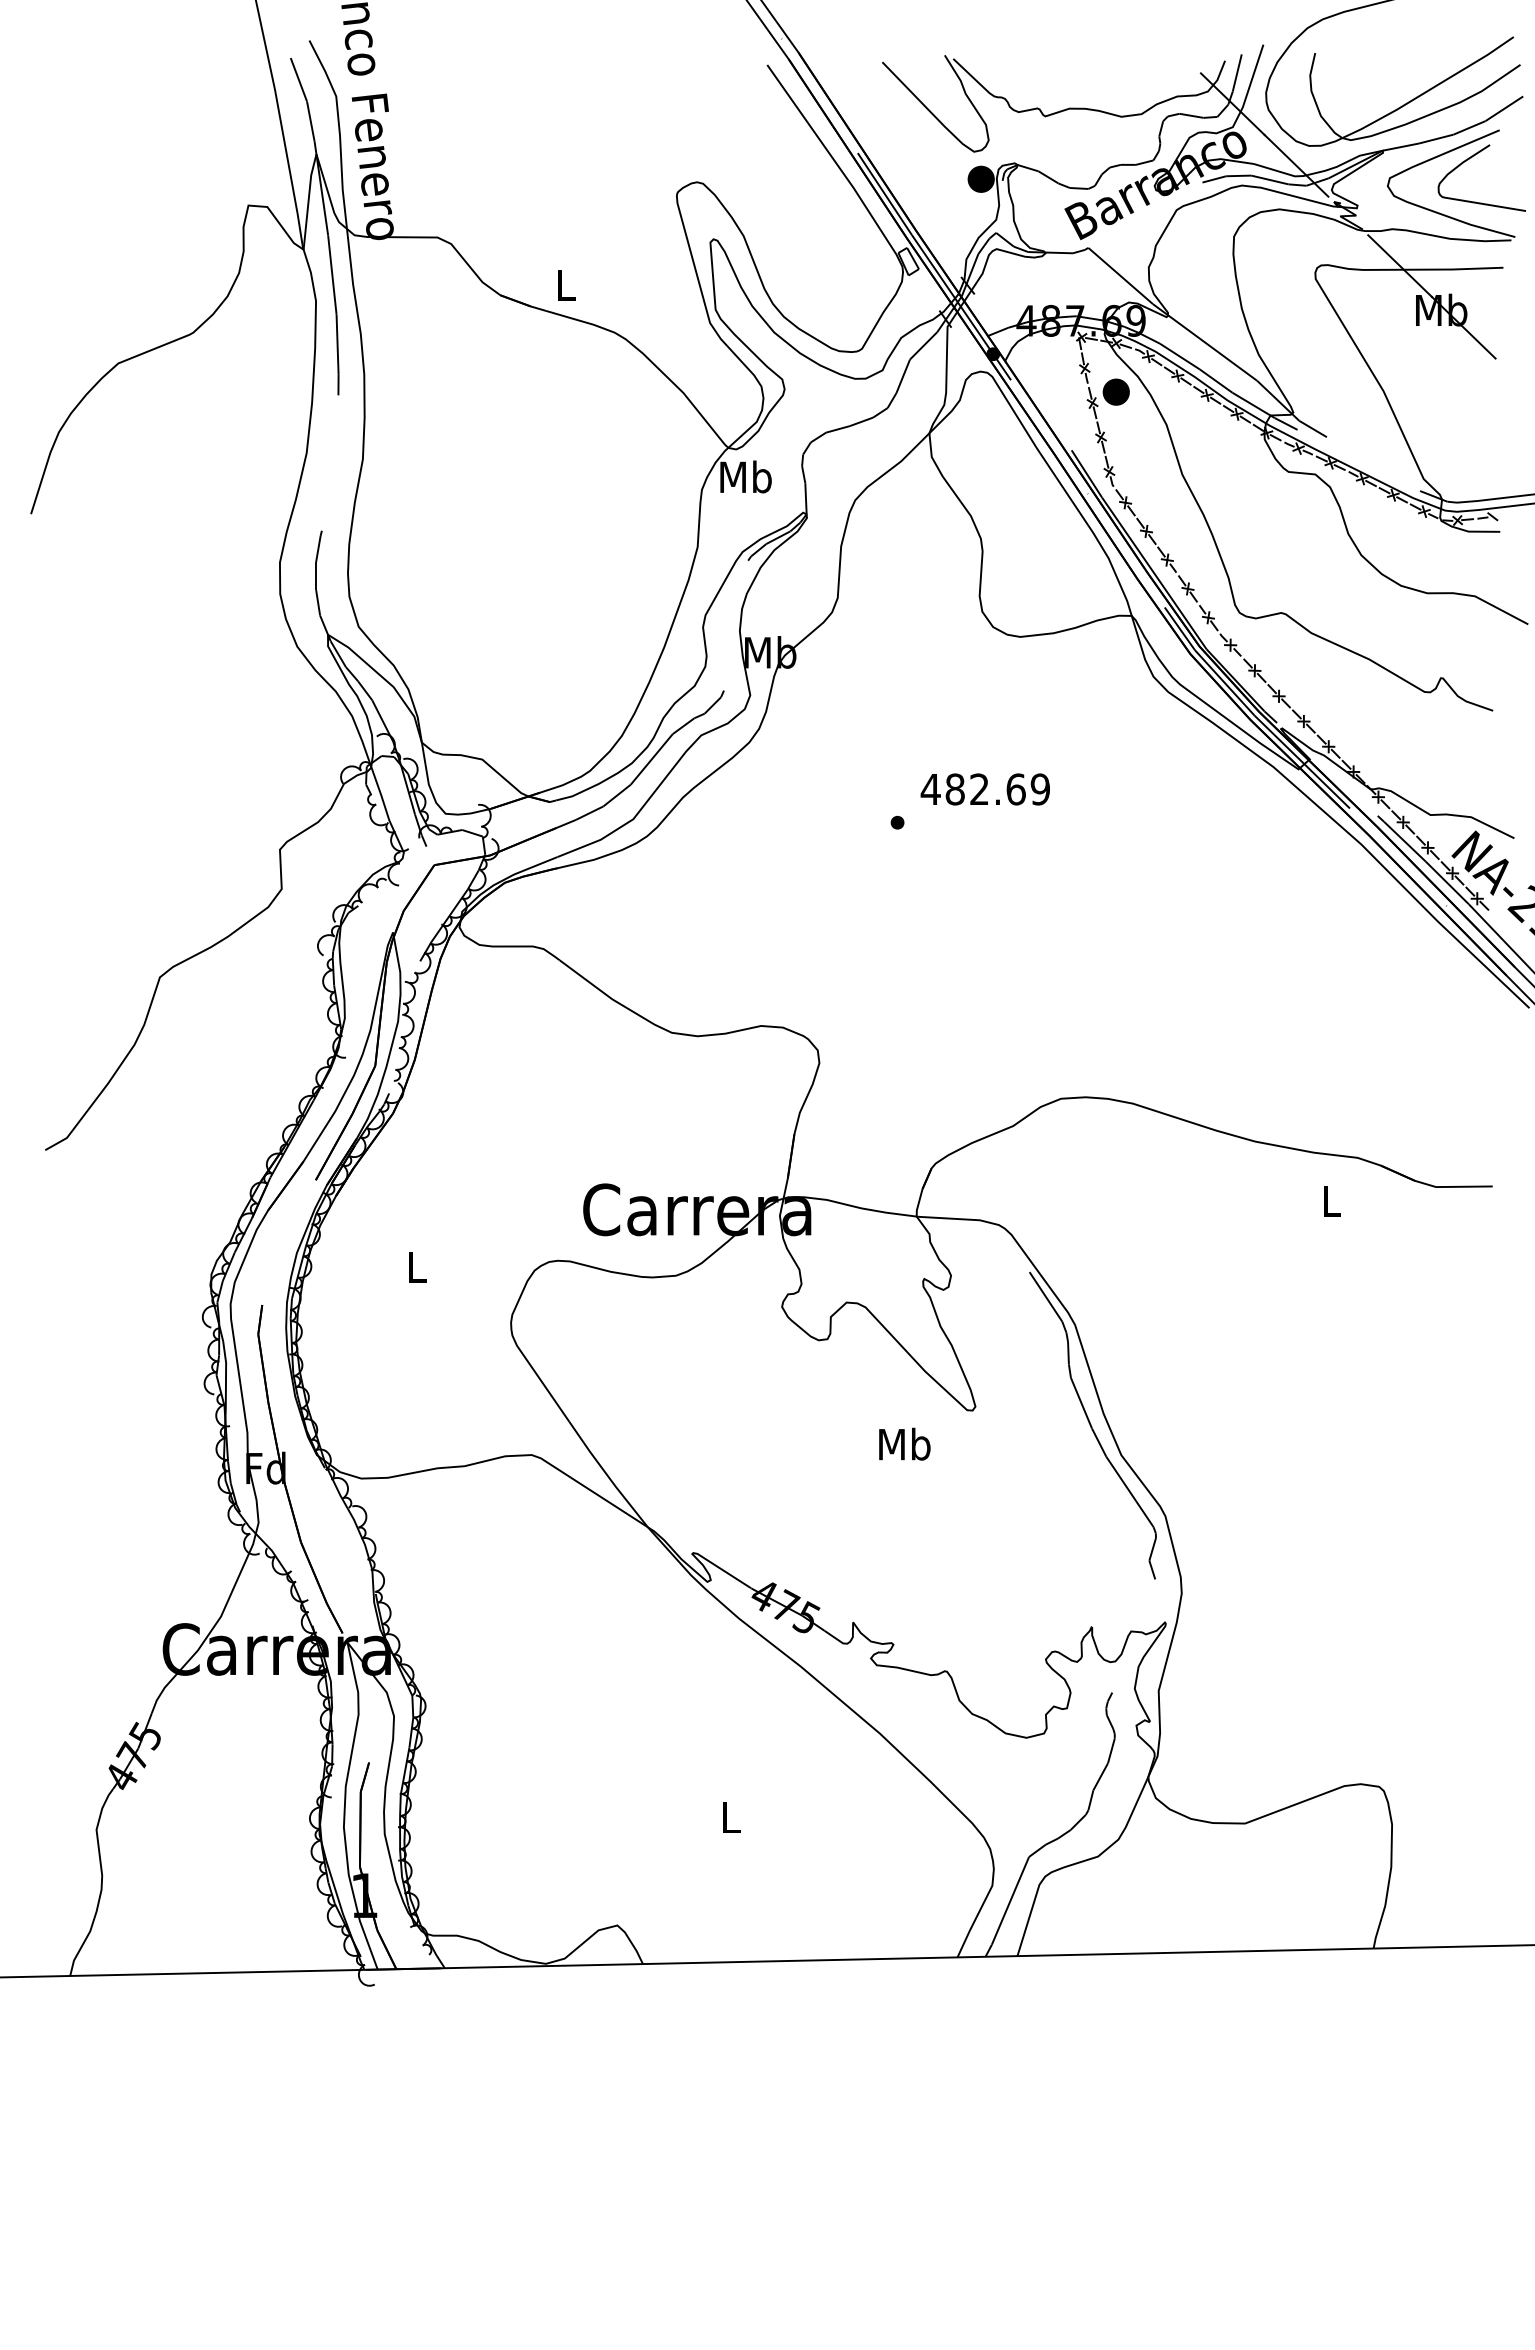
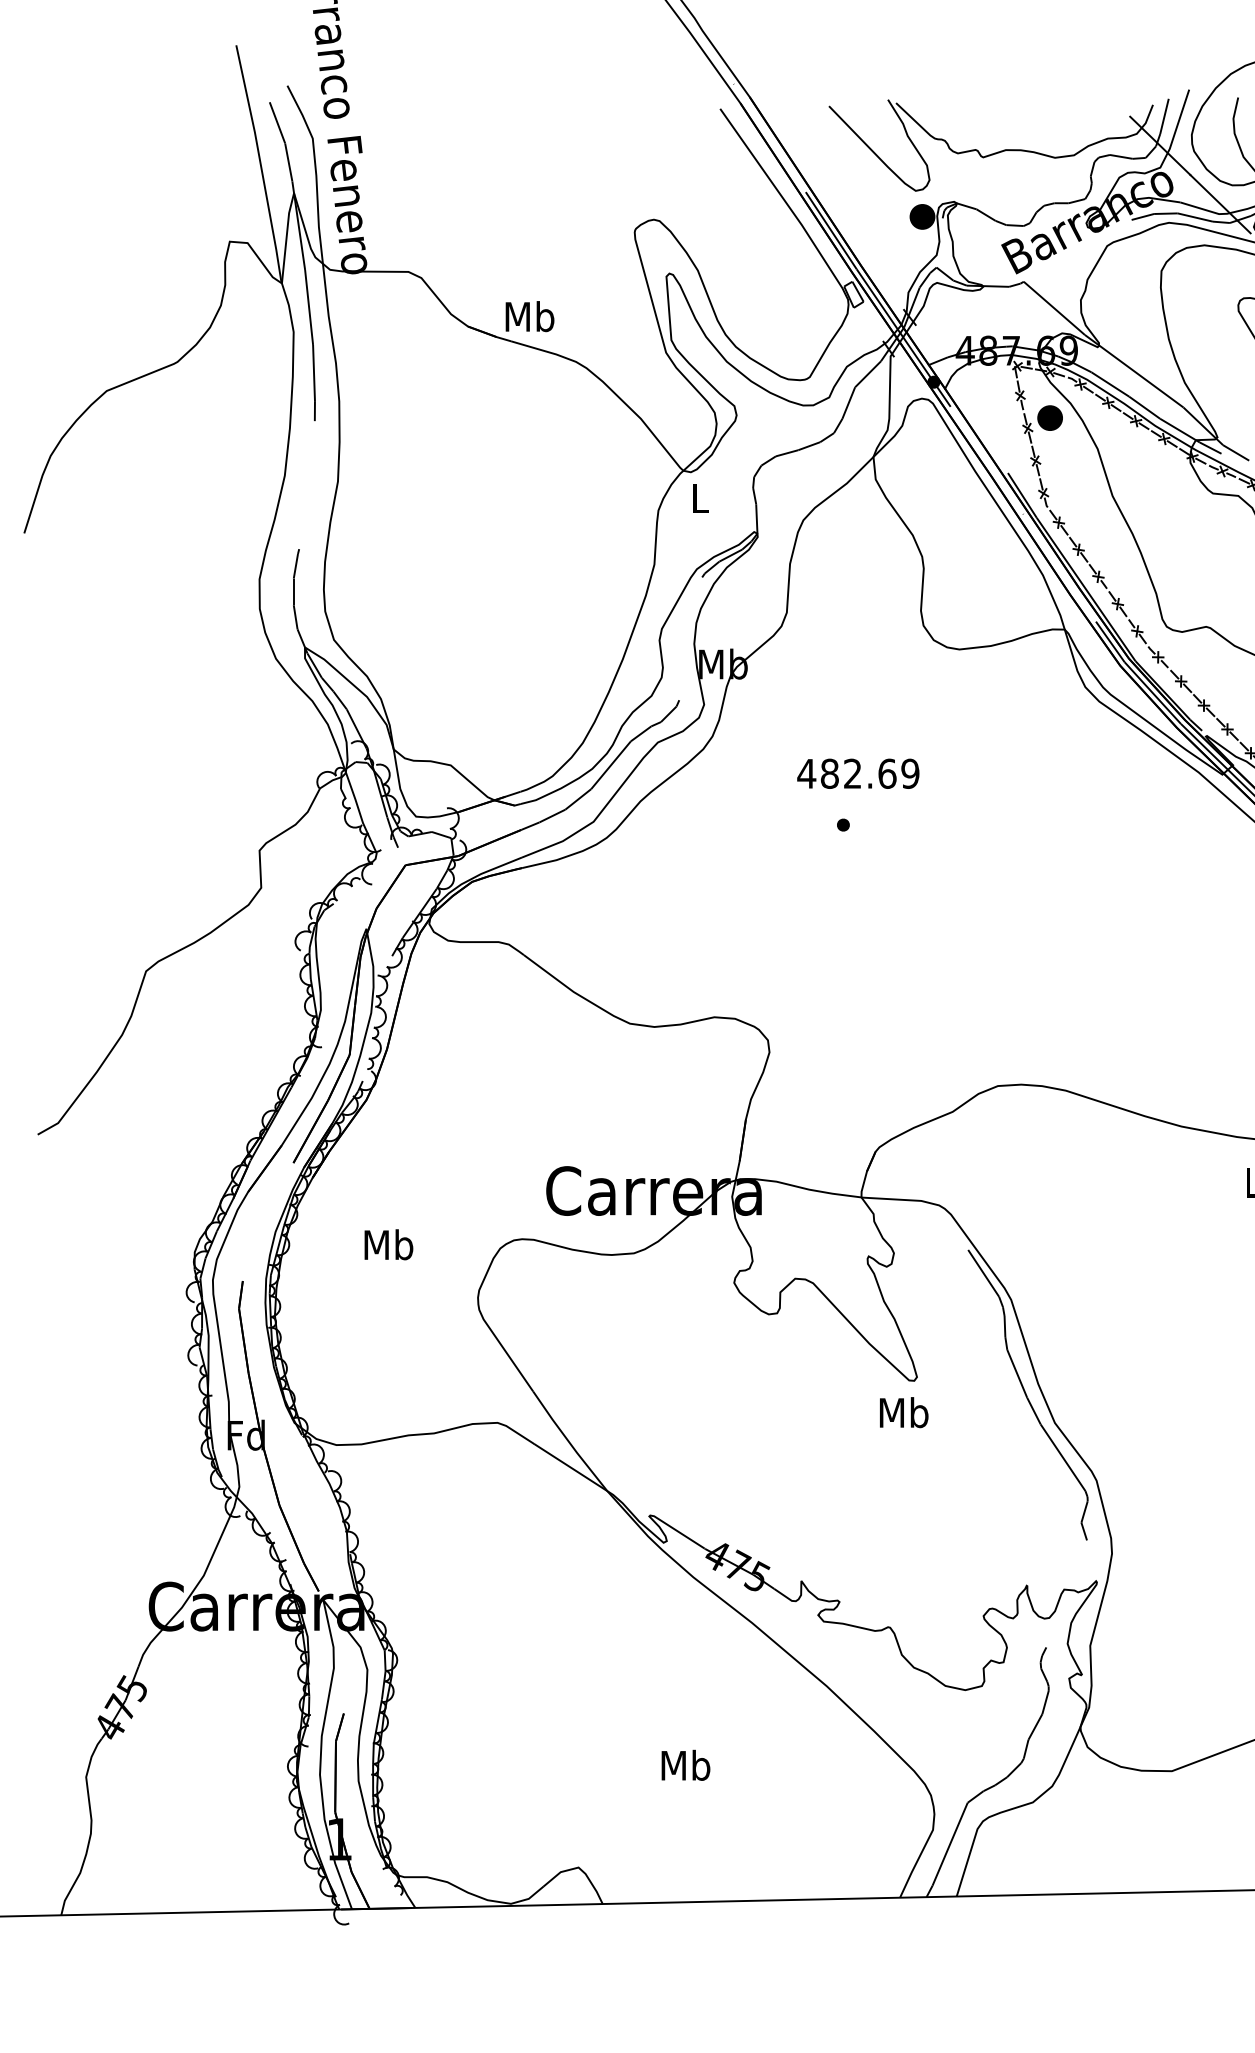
text: (565, 284) -> (529, 316), L -> Mb
text: (745, 476) -> (699, 497), Mb -> L
text: (984, 789) -> (857, 773), moved
text: (416, 1266) -> (388, 1244), L -> Mb
text: (904, 1443) -> (903, 1411), moved
text: (730, 1817) -> (685, 1765), L -> Mb

